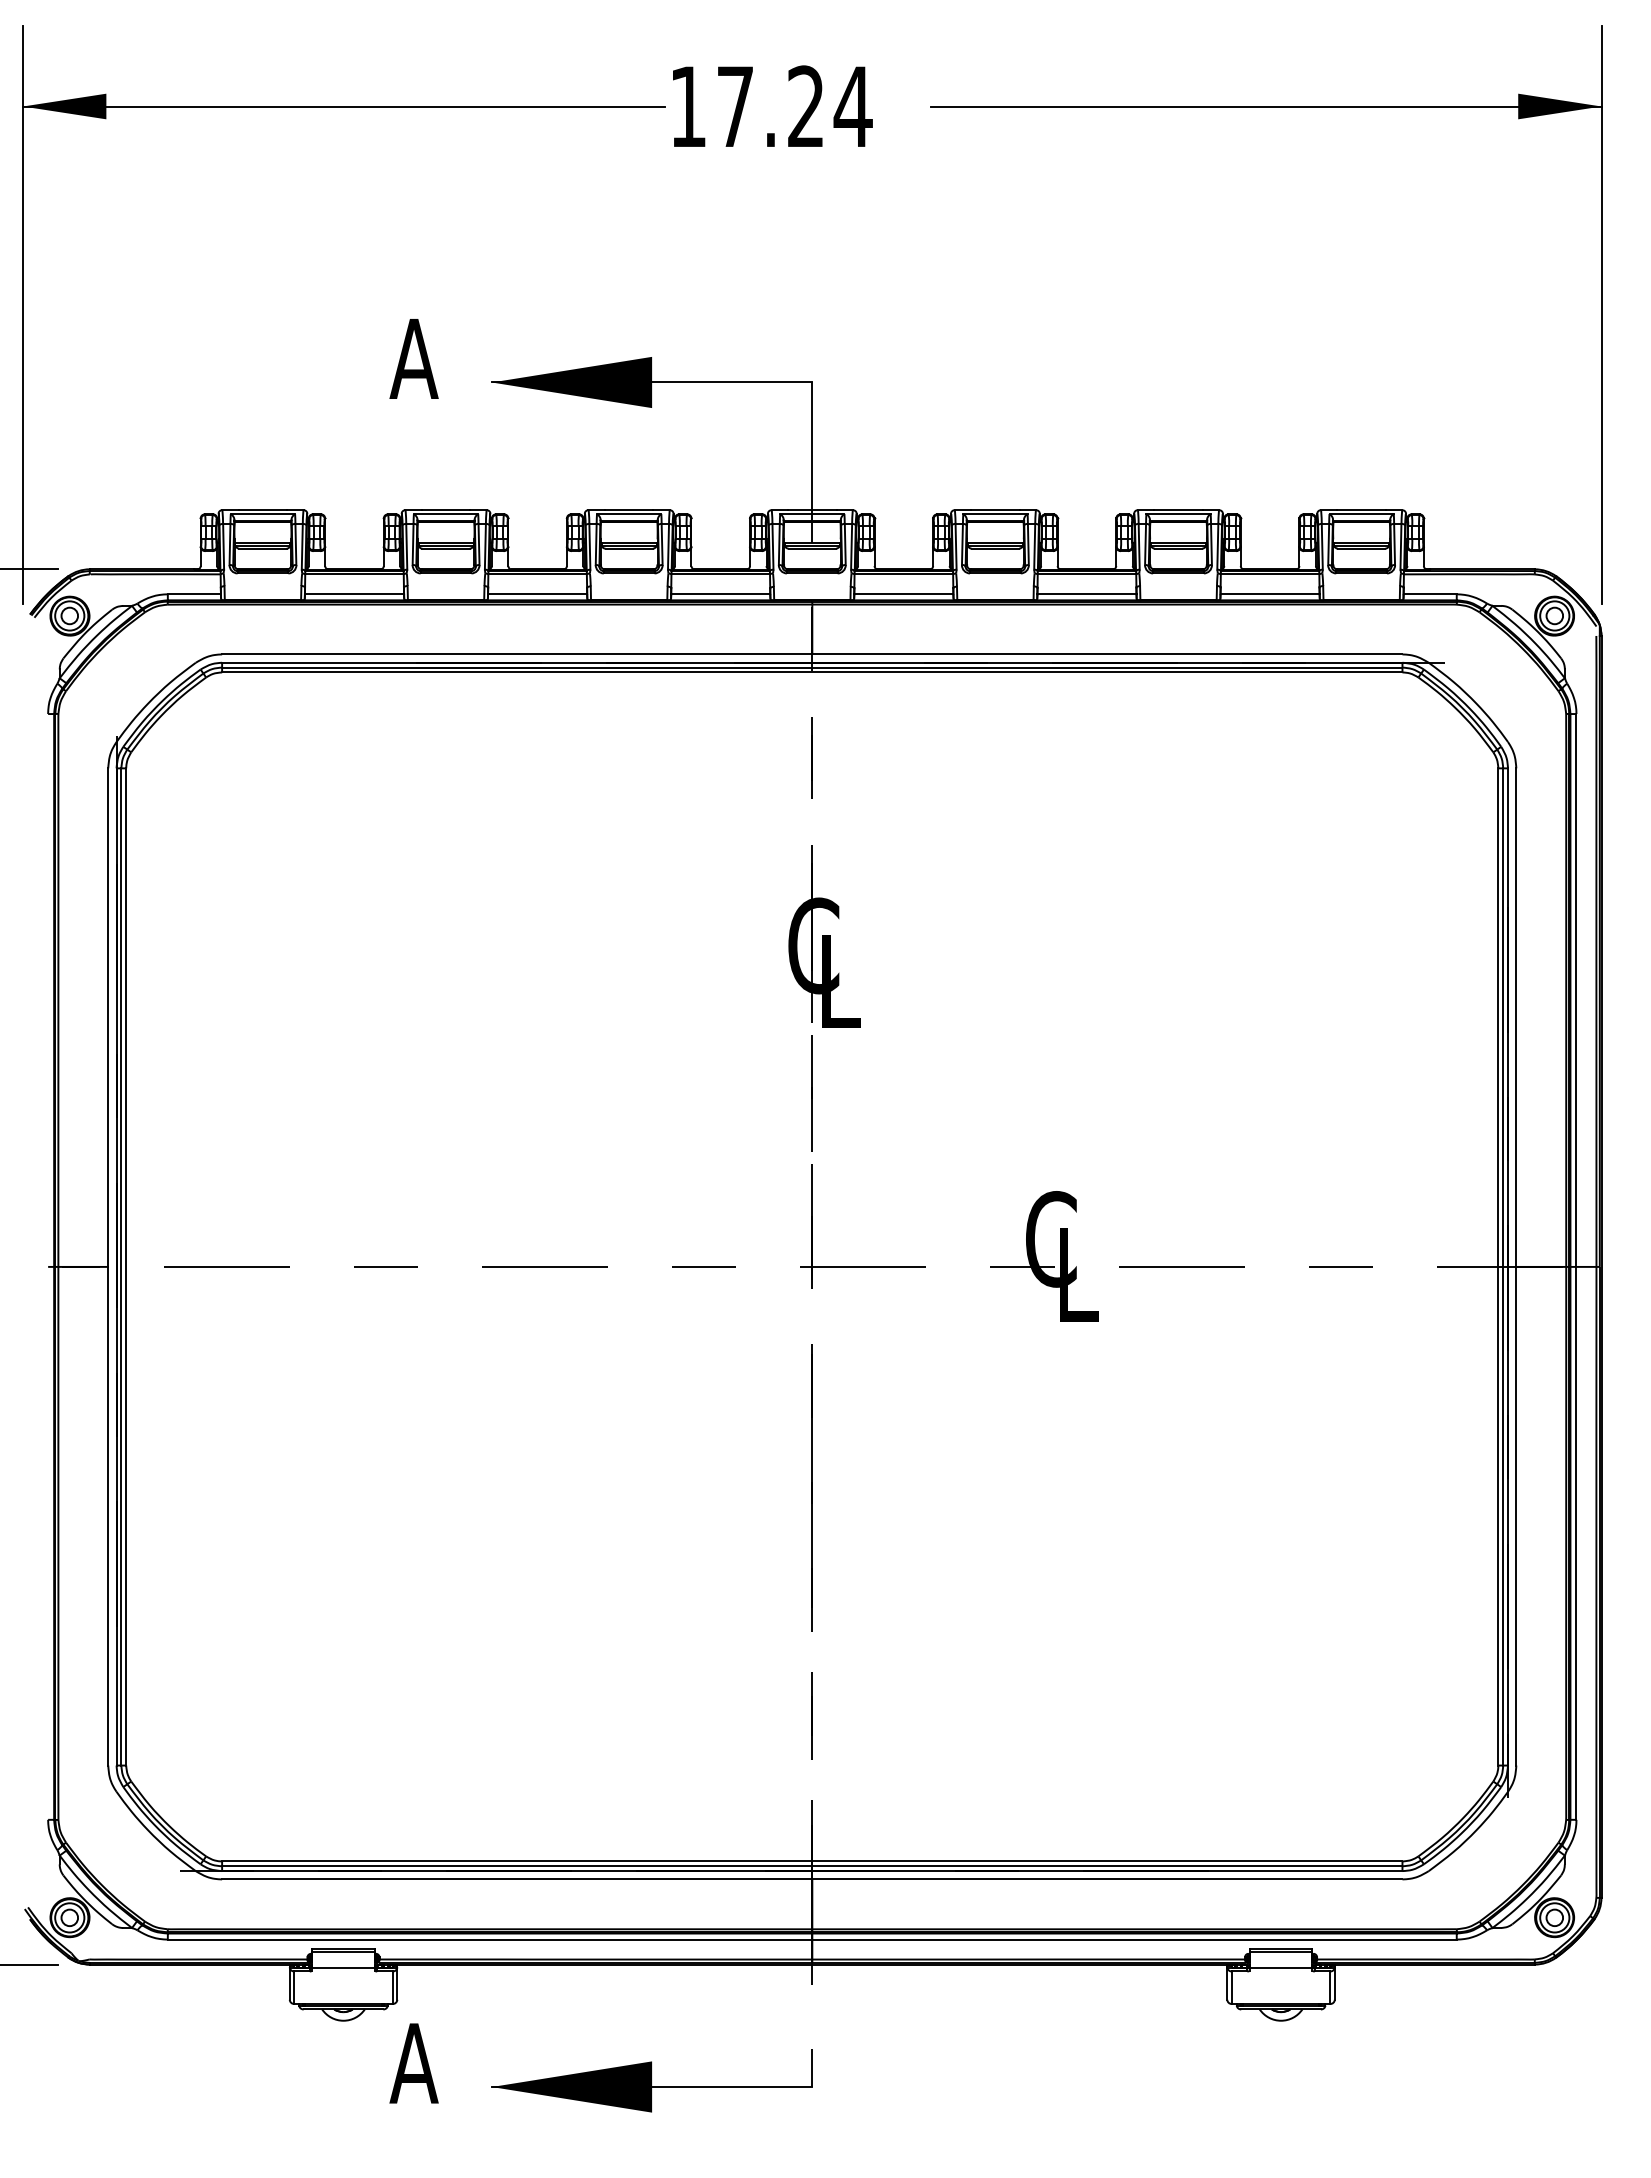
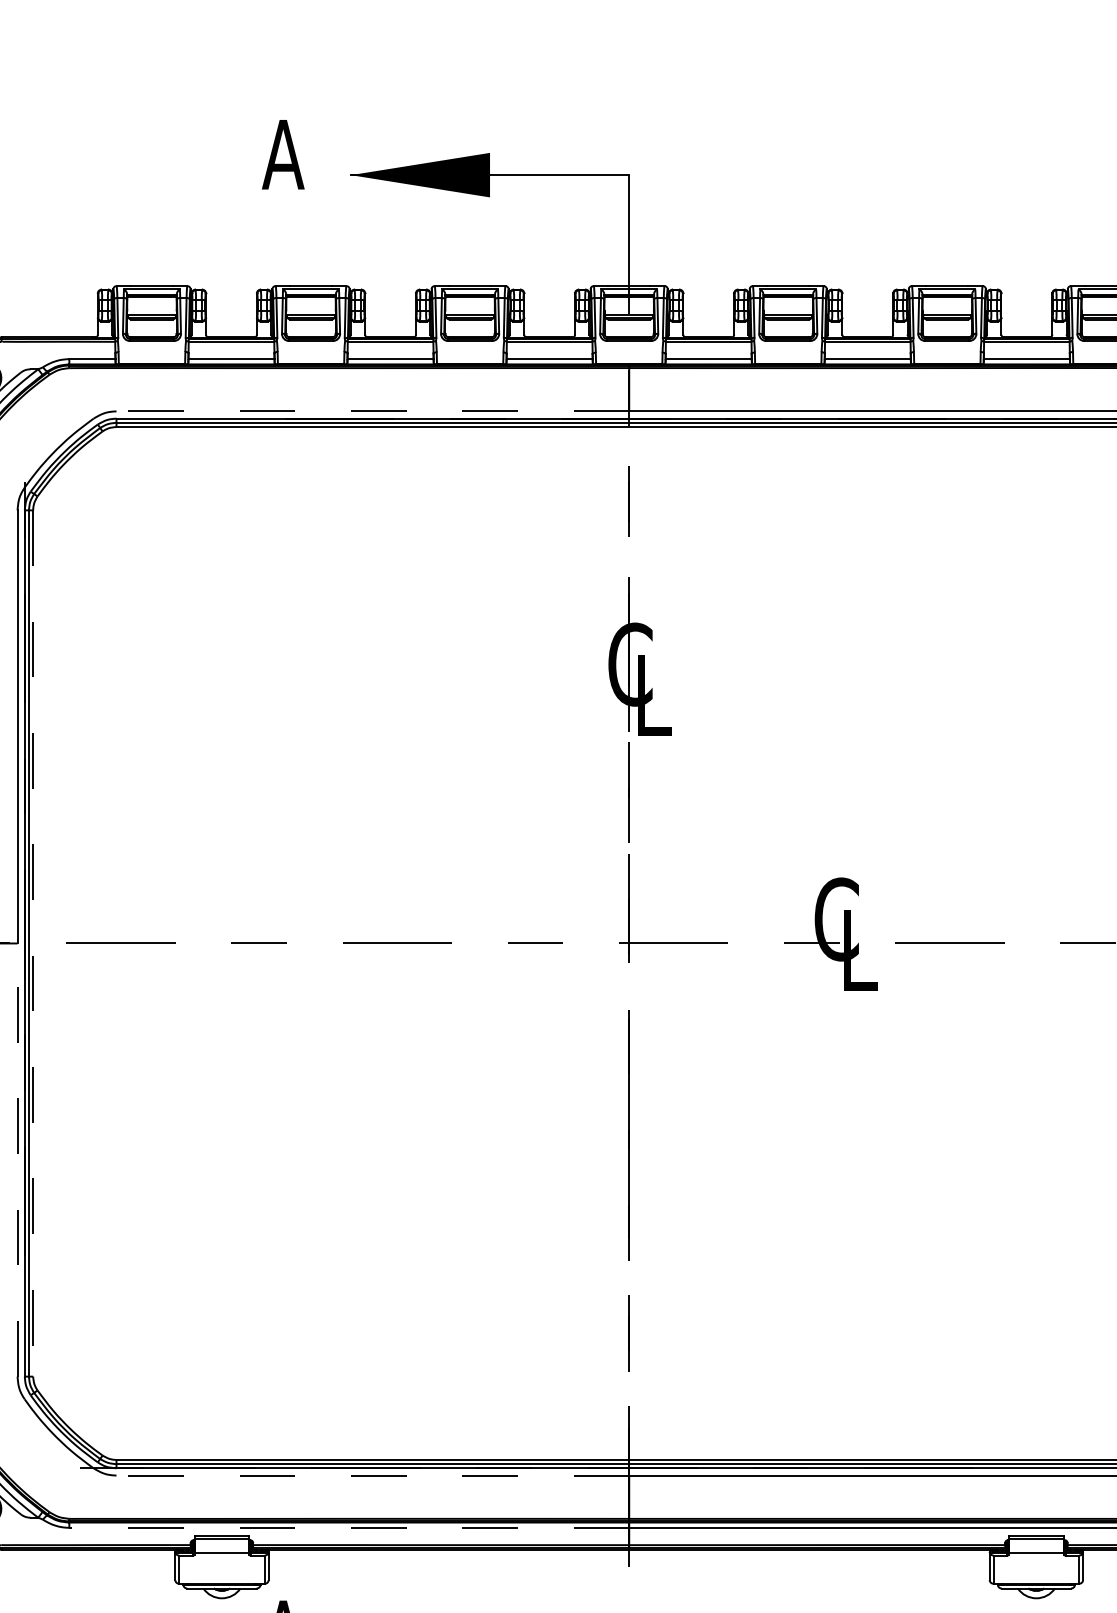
line: (516, 654) -> (372, 411), solid -> dashed
line: (126, 1266) -> (33, 943), solid -> dashed
line: (108, 1515) -> (17, 1159), solid -> dashed
line: (516, 1879) -> (372, 1475), solid -> dashed
line: (489, 1939) -> (348, 1527), solid -> dashed

